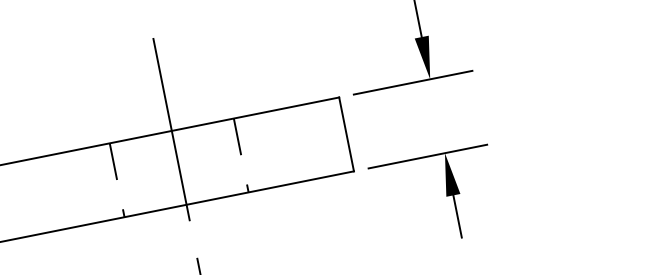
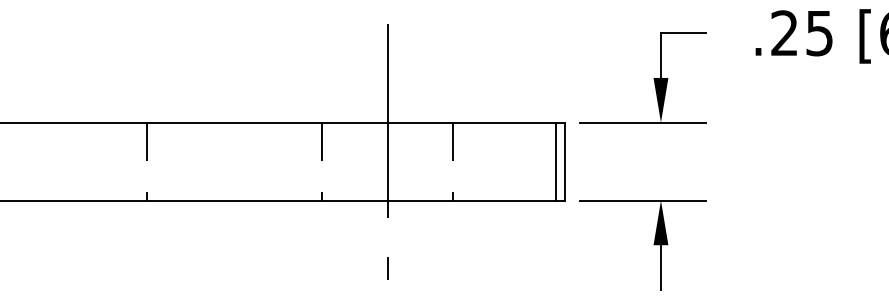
line: (337, 136) -> (555, 161), added

